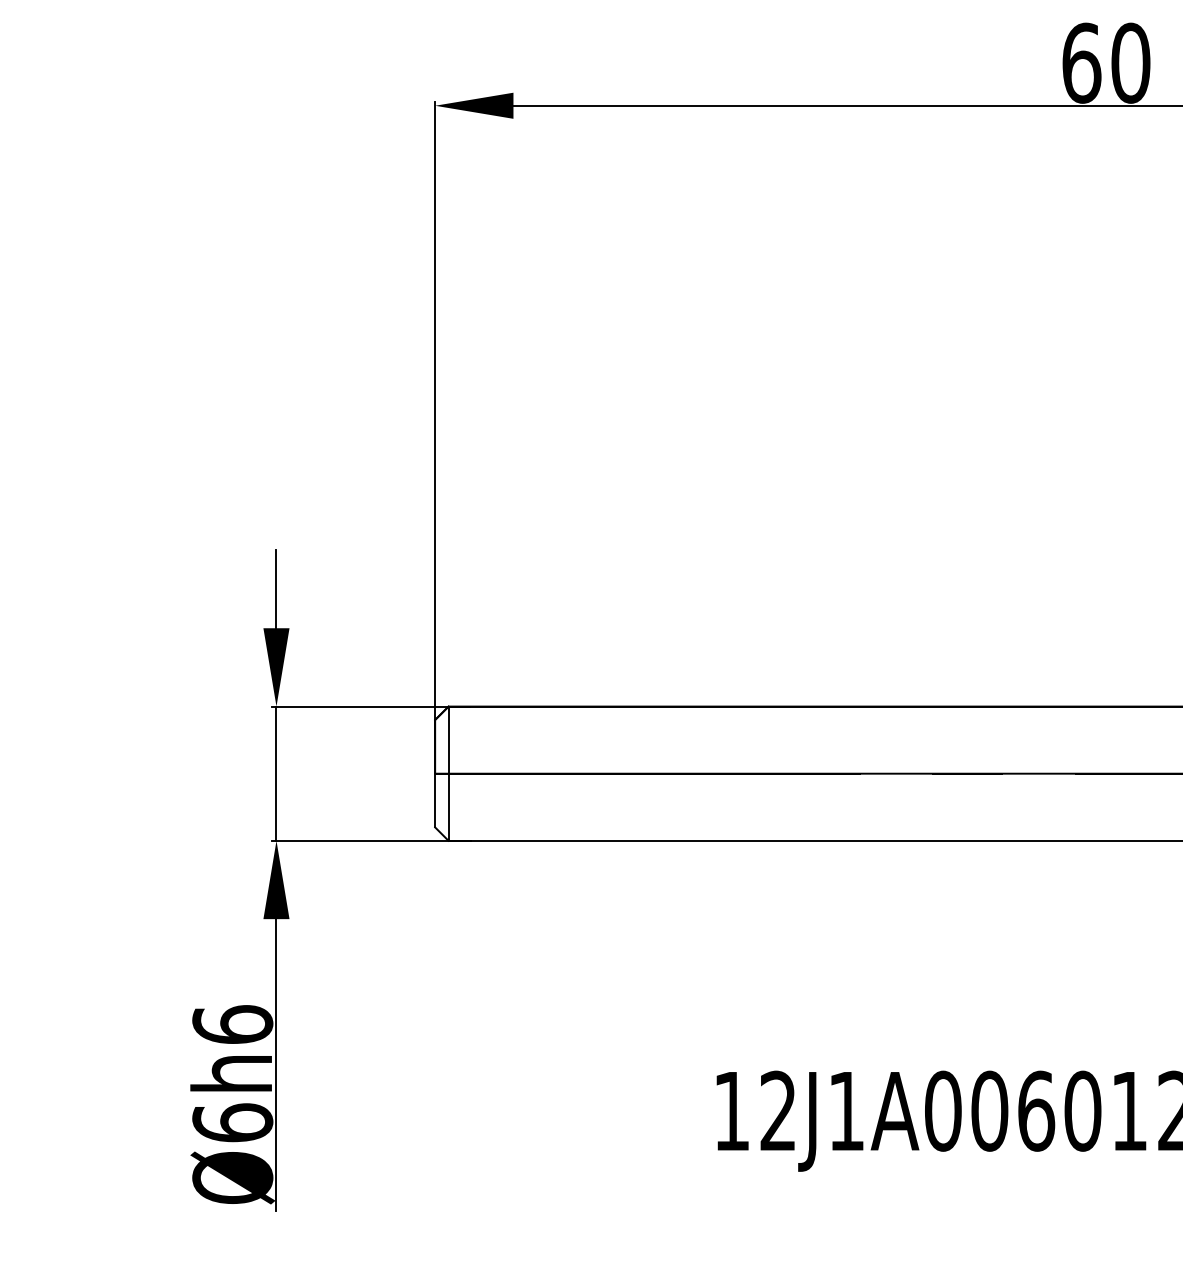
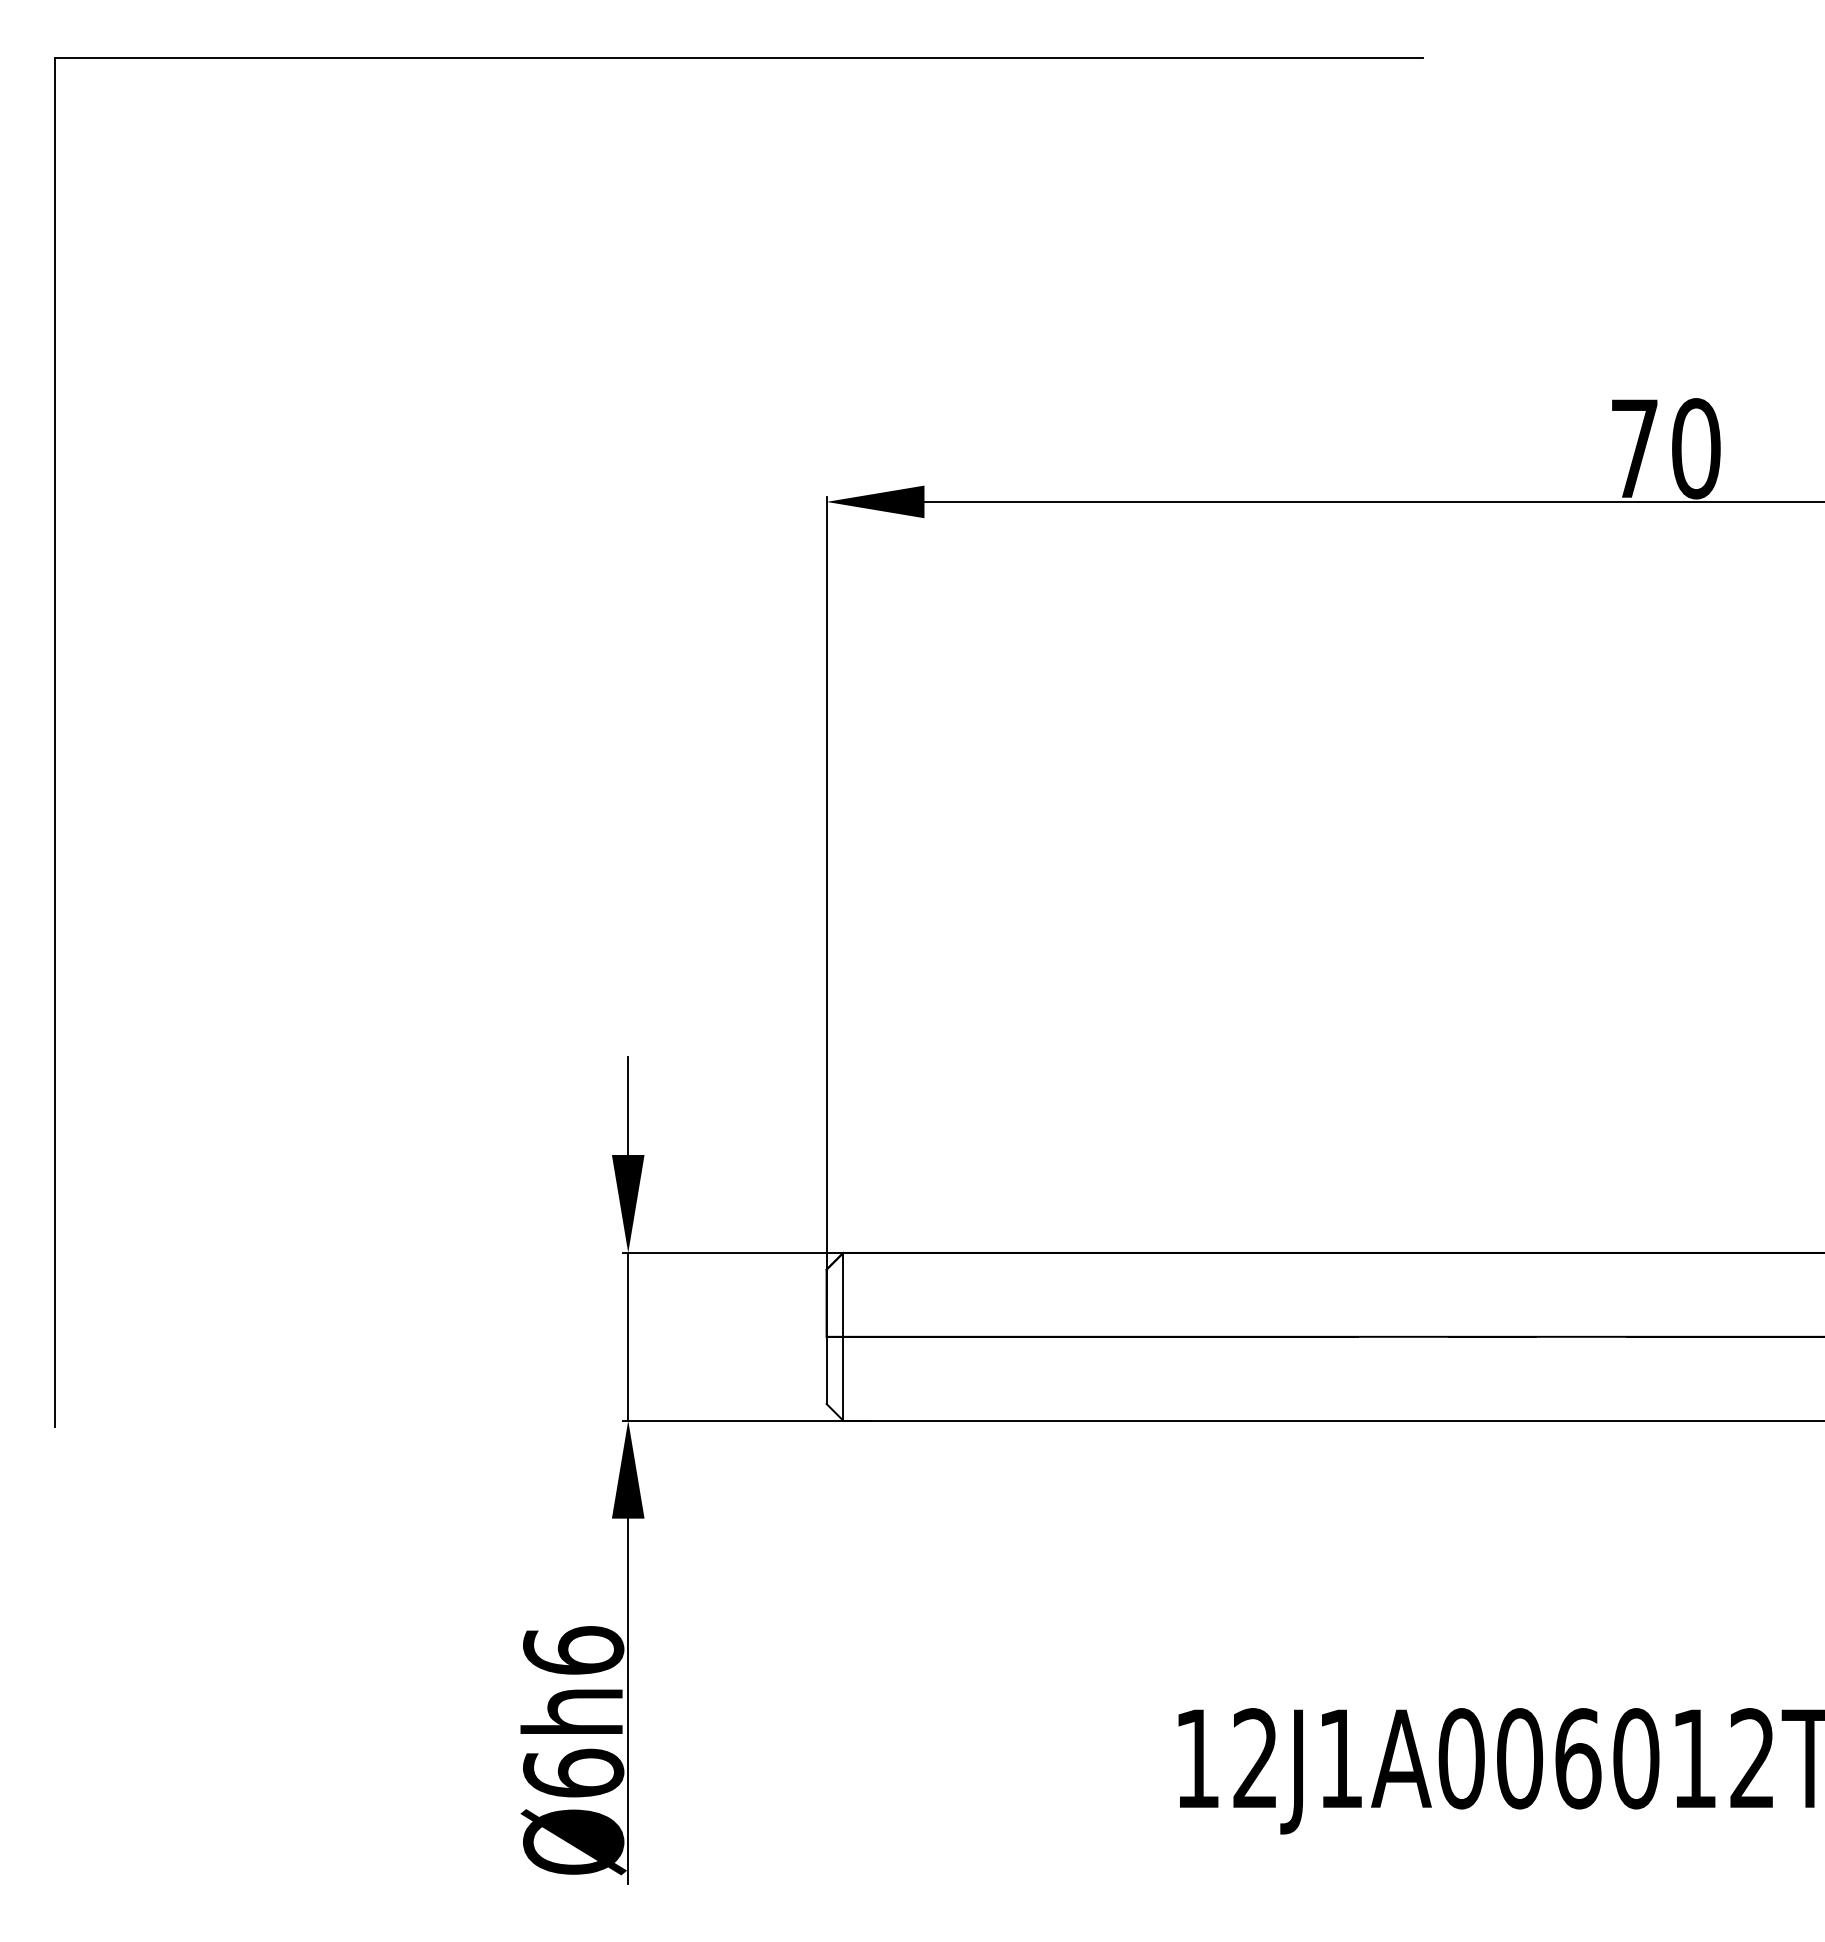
text: (1082, 63) -> (1635, 448), 60 -> 70

